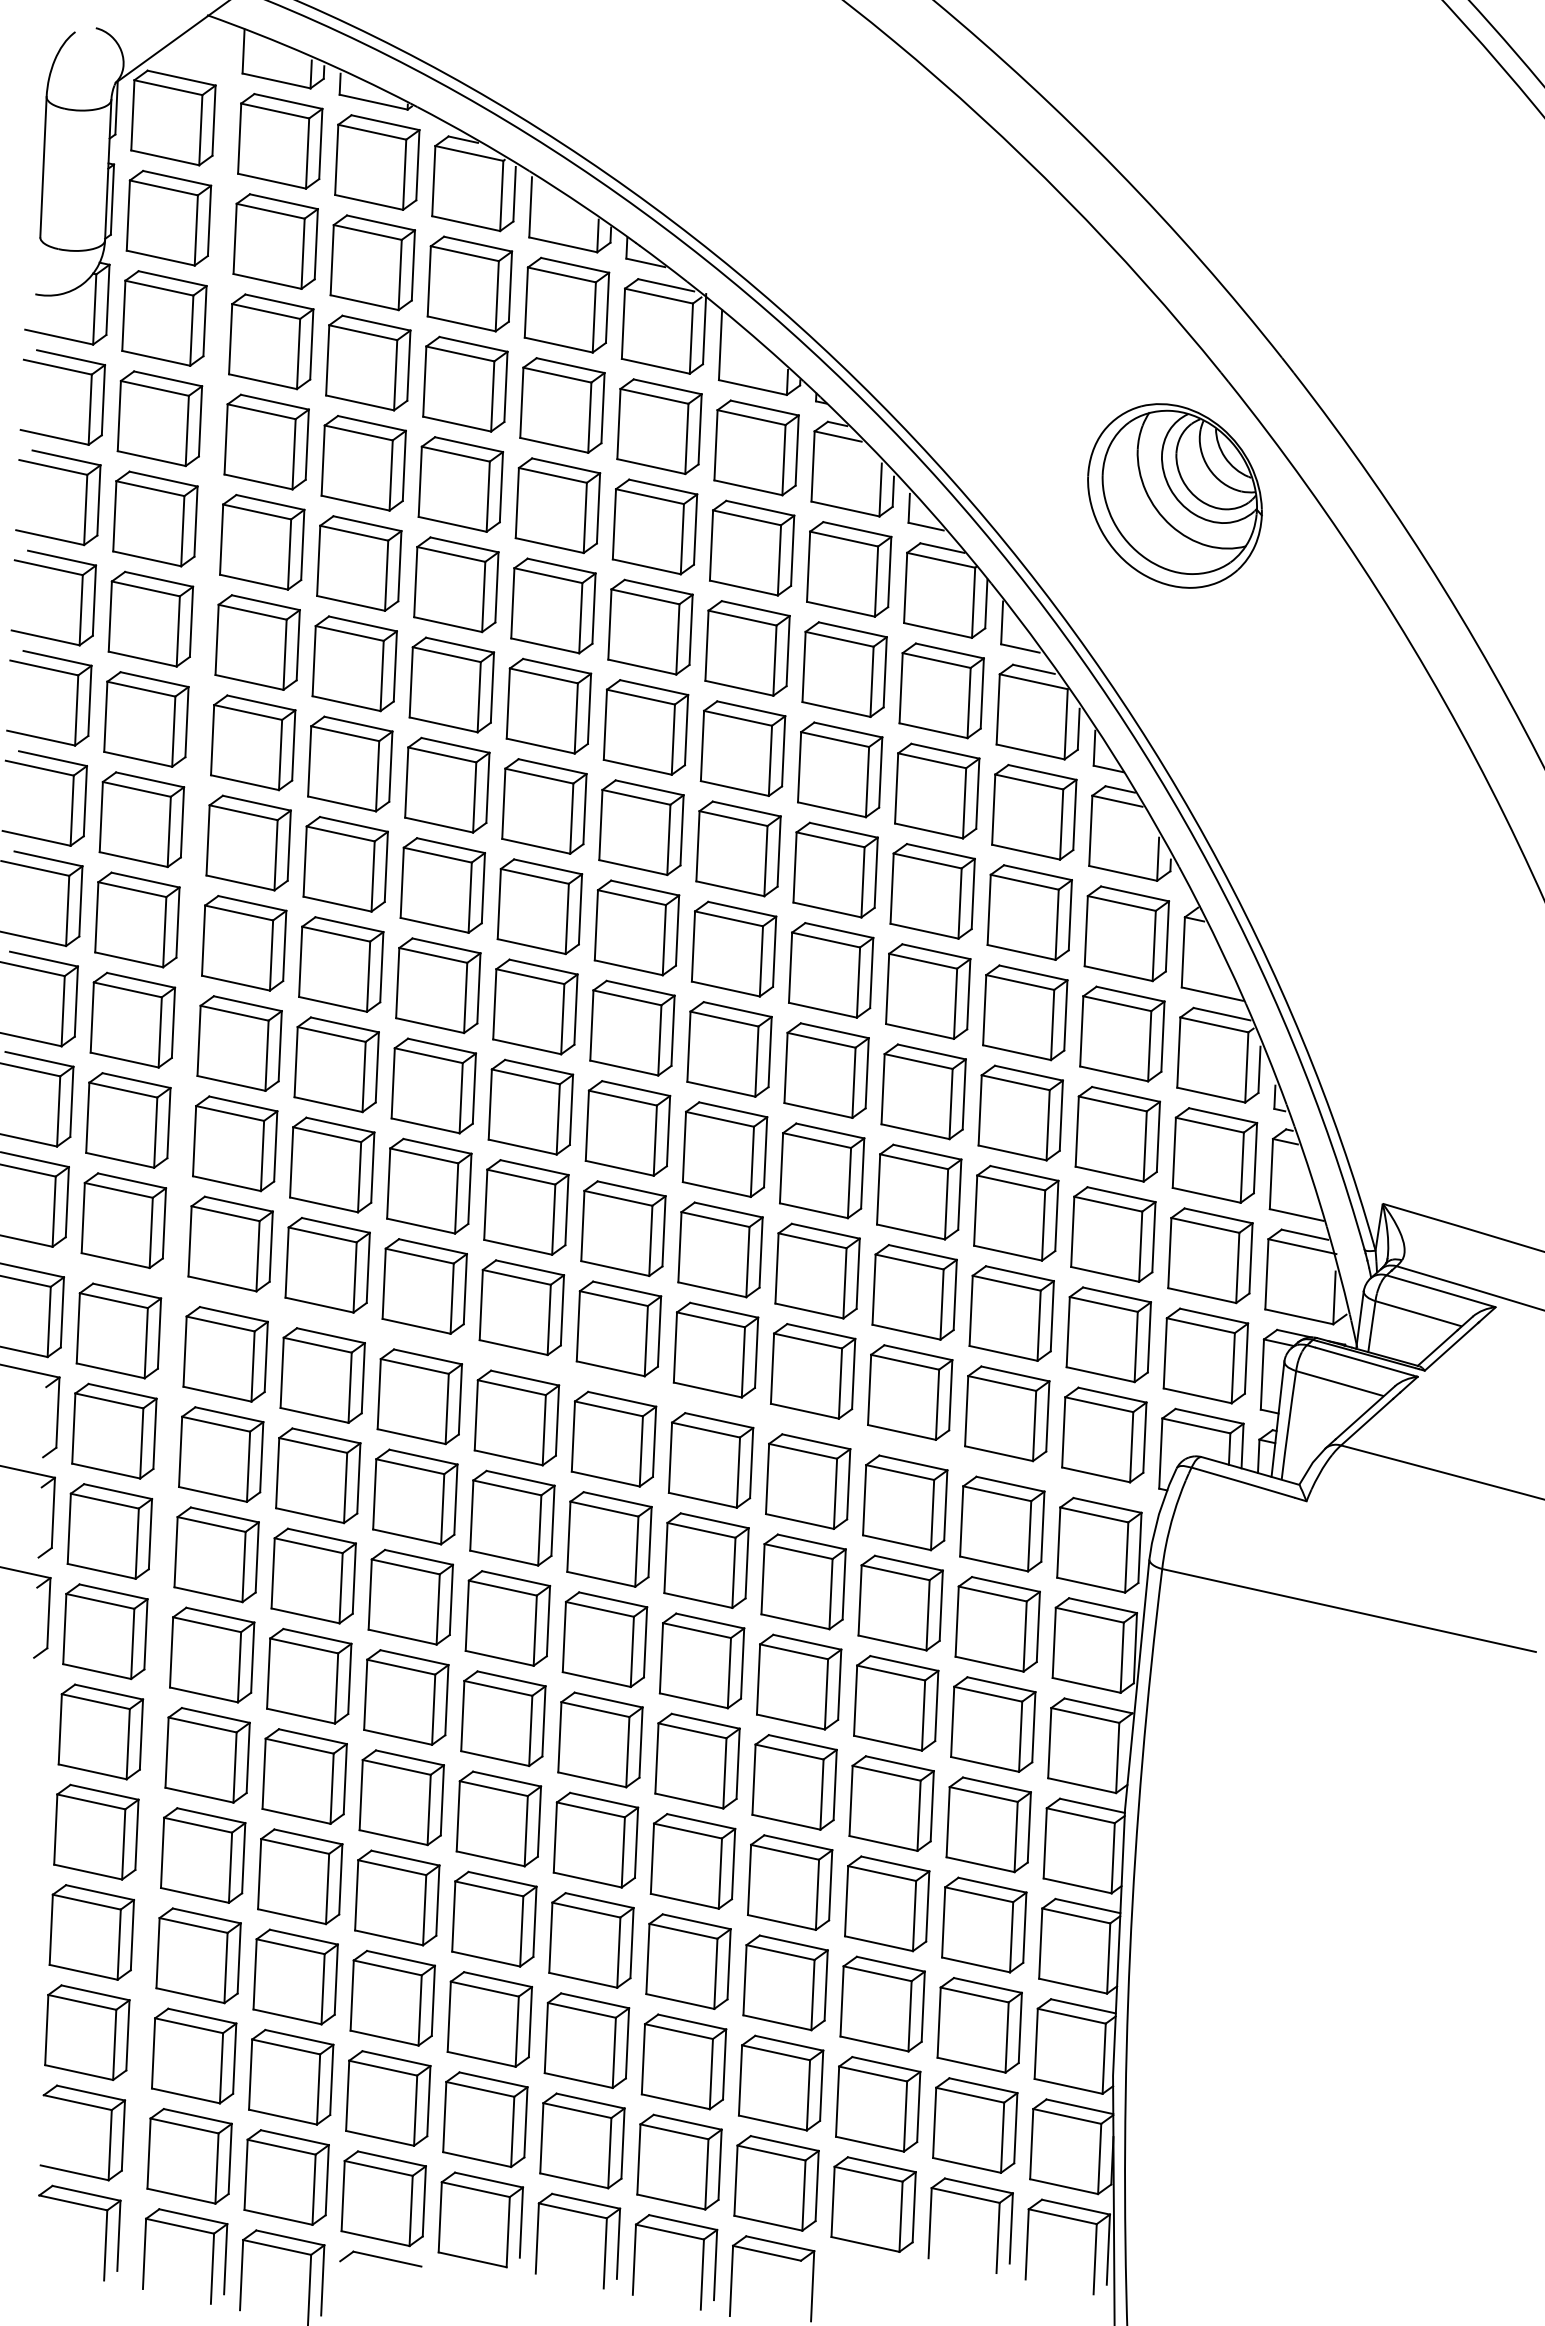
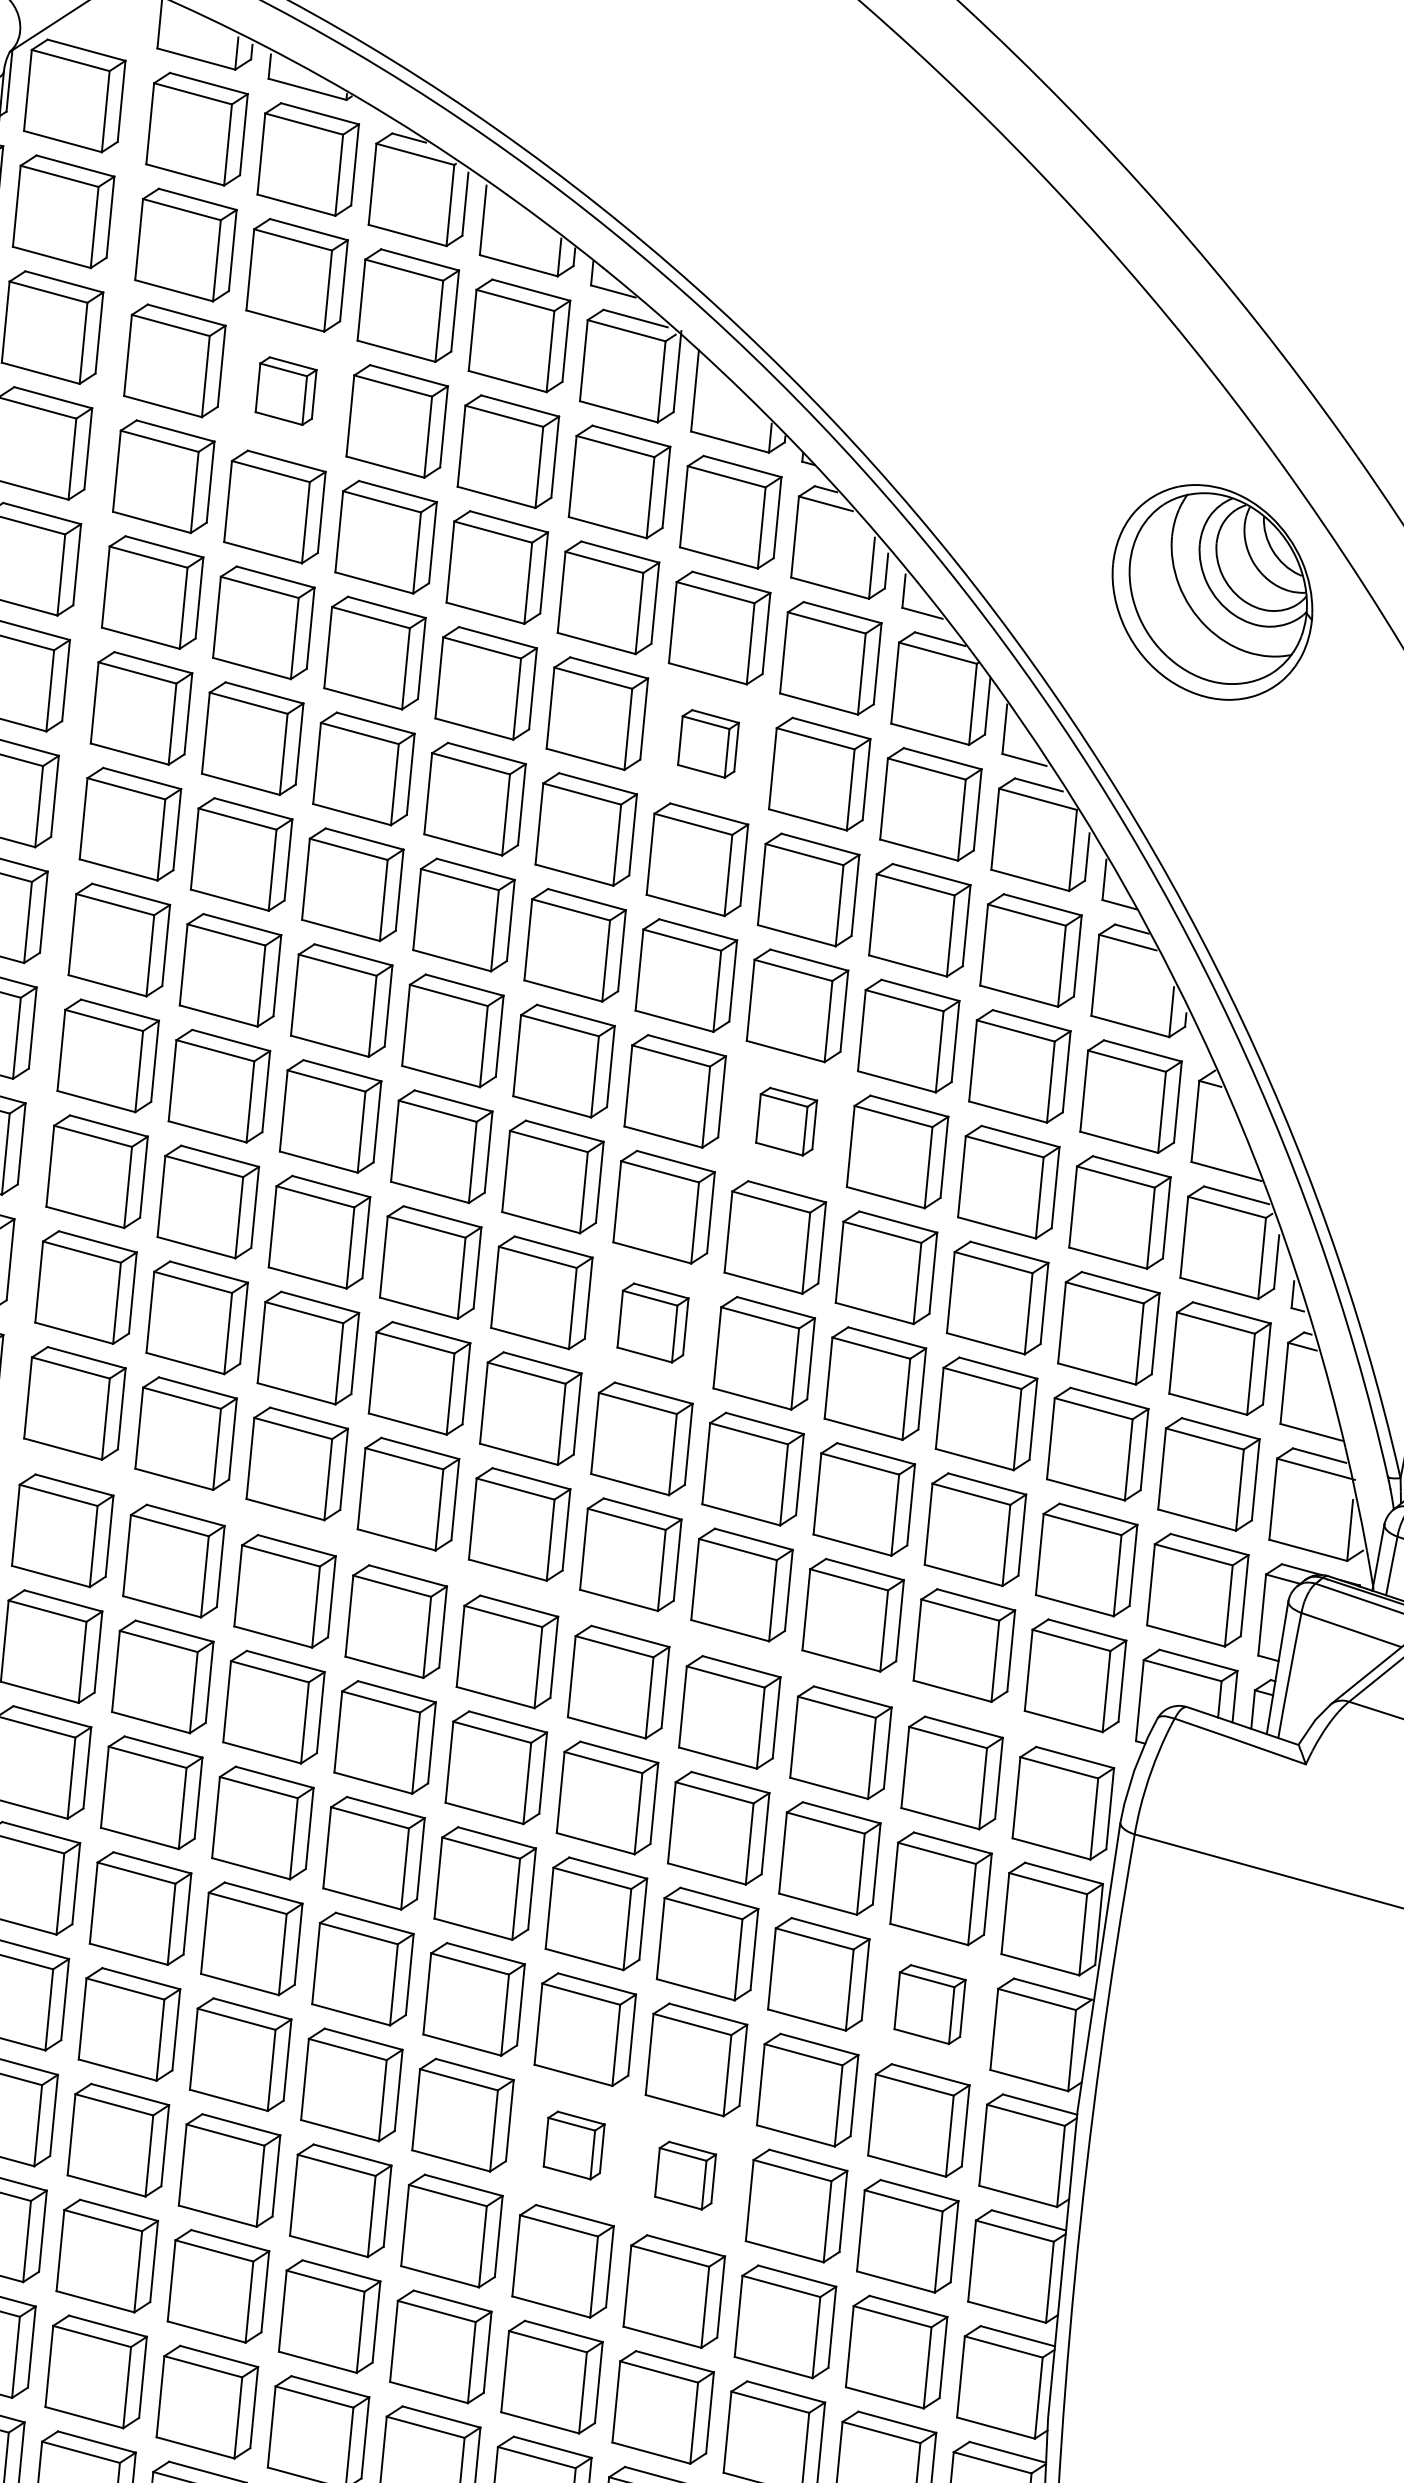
part: (368, 362) -> (286, 390), size x0.6
part: (747, 648) -> (708, 743), size x0.6
part: (831, 970) -> (786, 1121), size x0.6
part: (724, 1149) -> (652, 1322), size x0.7
part: (993, 1724) -> (930, 2004), size x0.7
part: (692, 1861) -> (573, 2145), size x0.6
part: (790, 1882) -> (685, 2175), size x0.6

